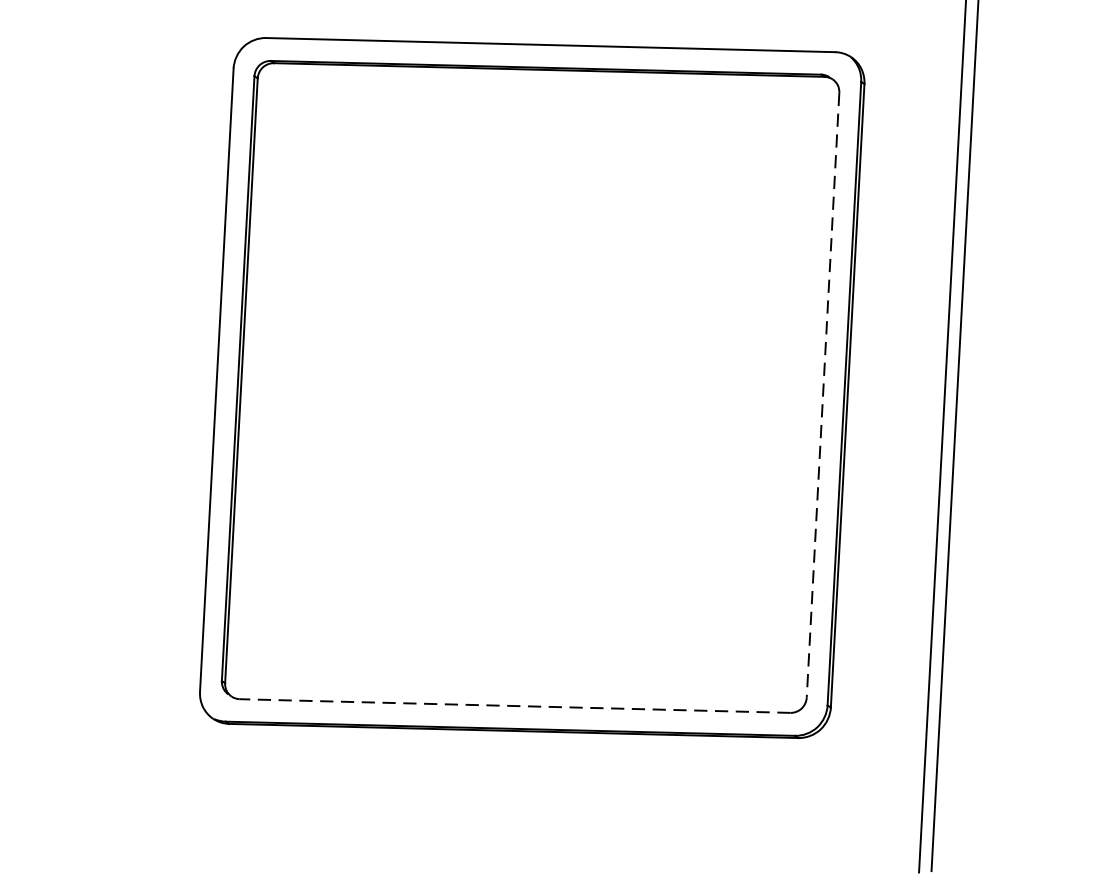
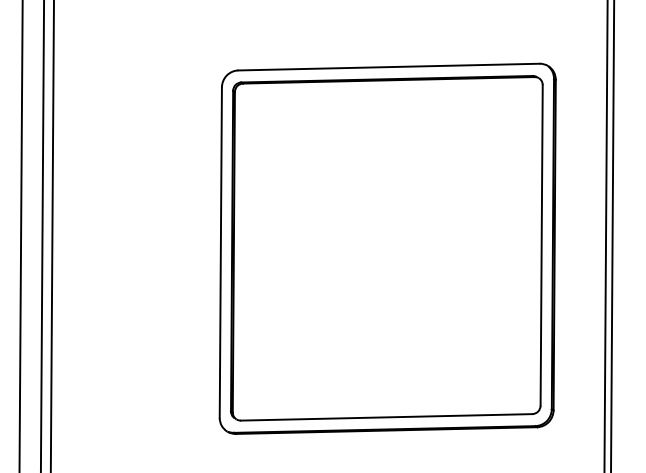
line: (822, 395) -> (541, 245), dashed -> solid
line: (514, 706) -> (386, 417), dashed -> solid

